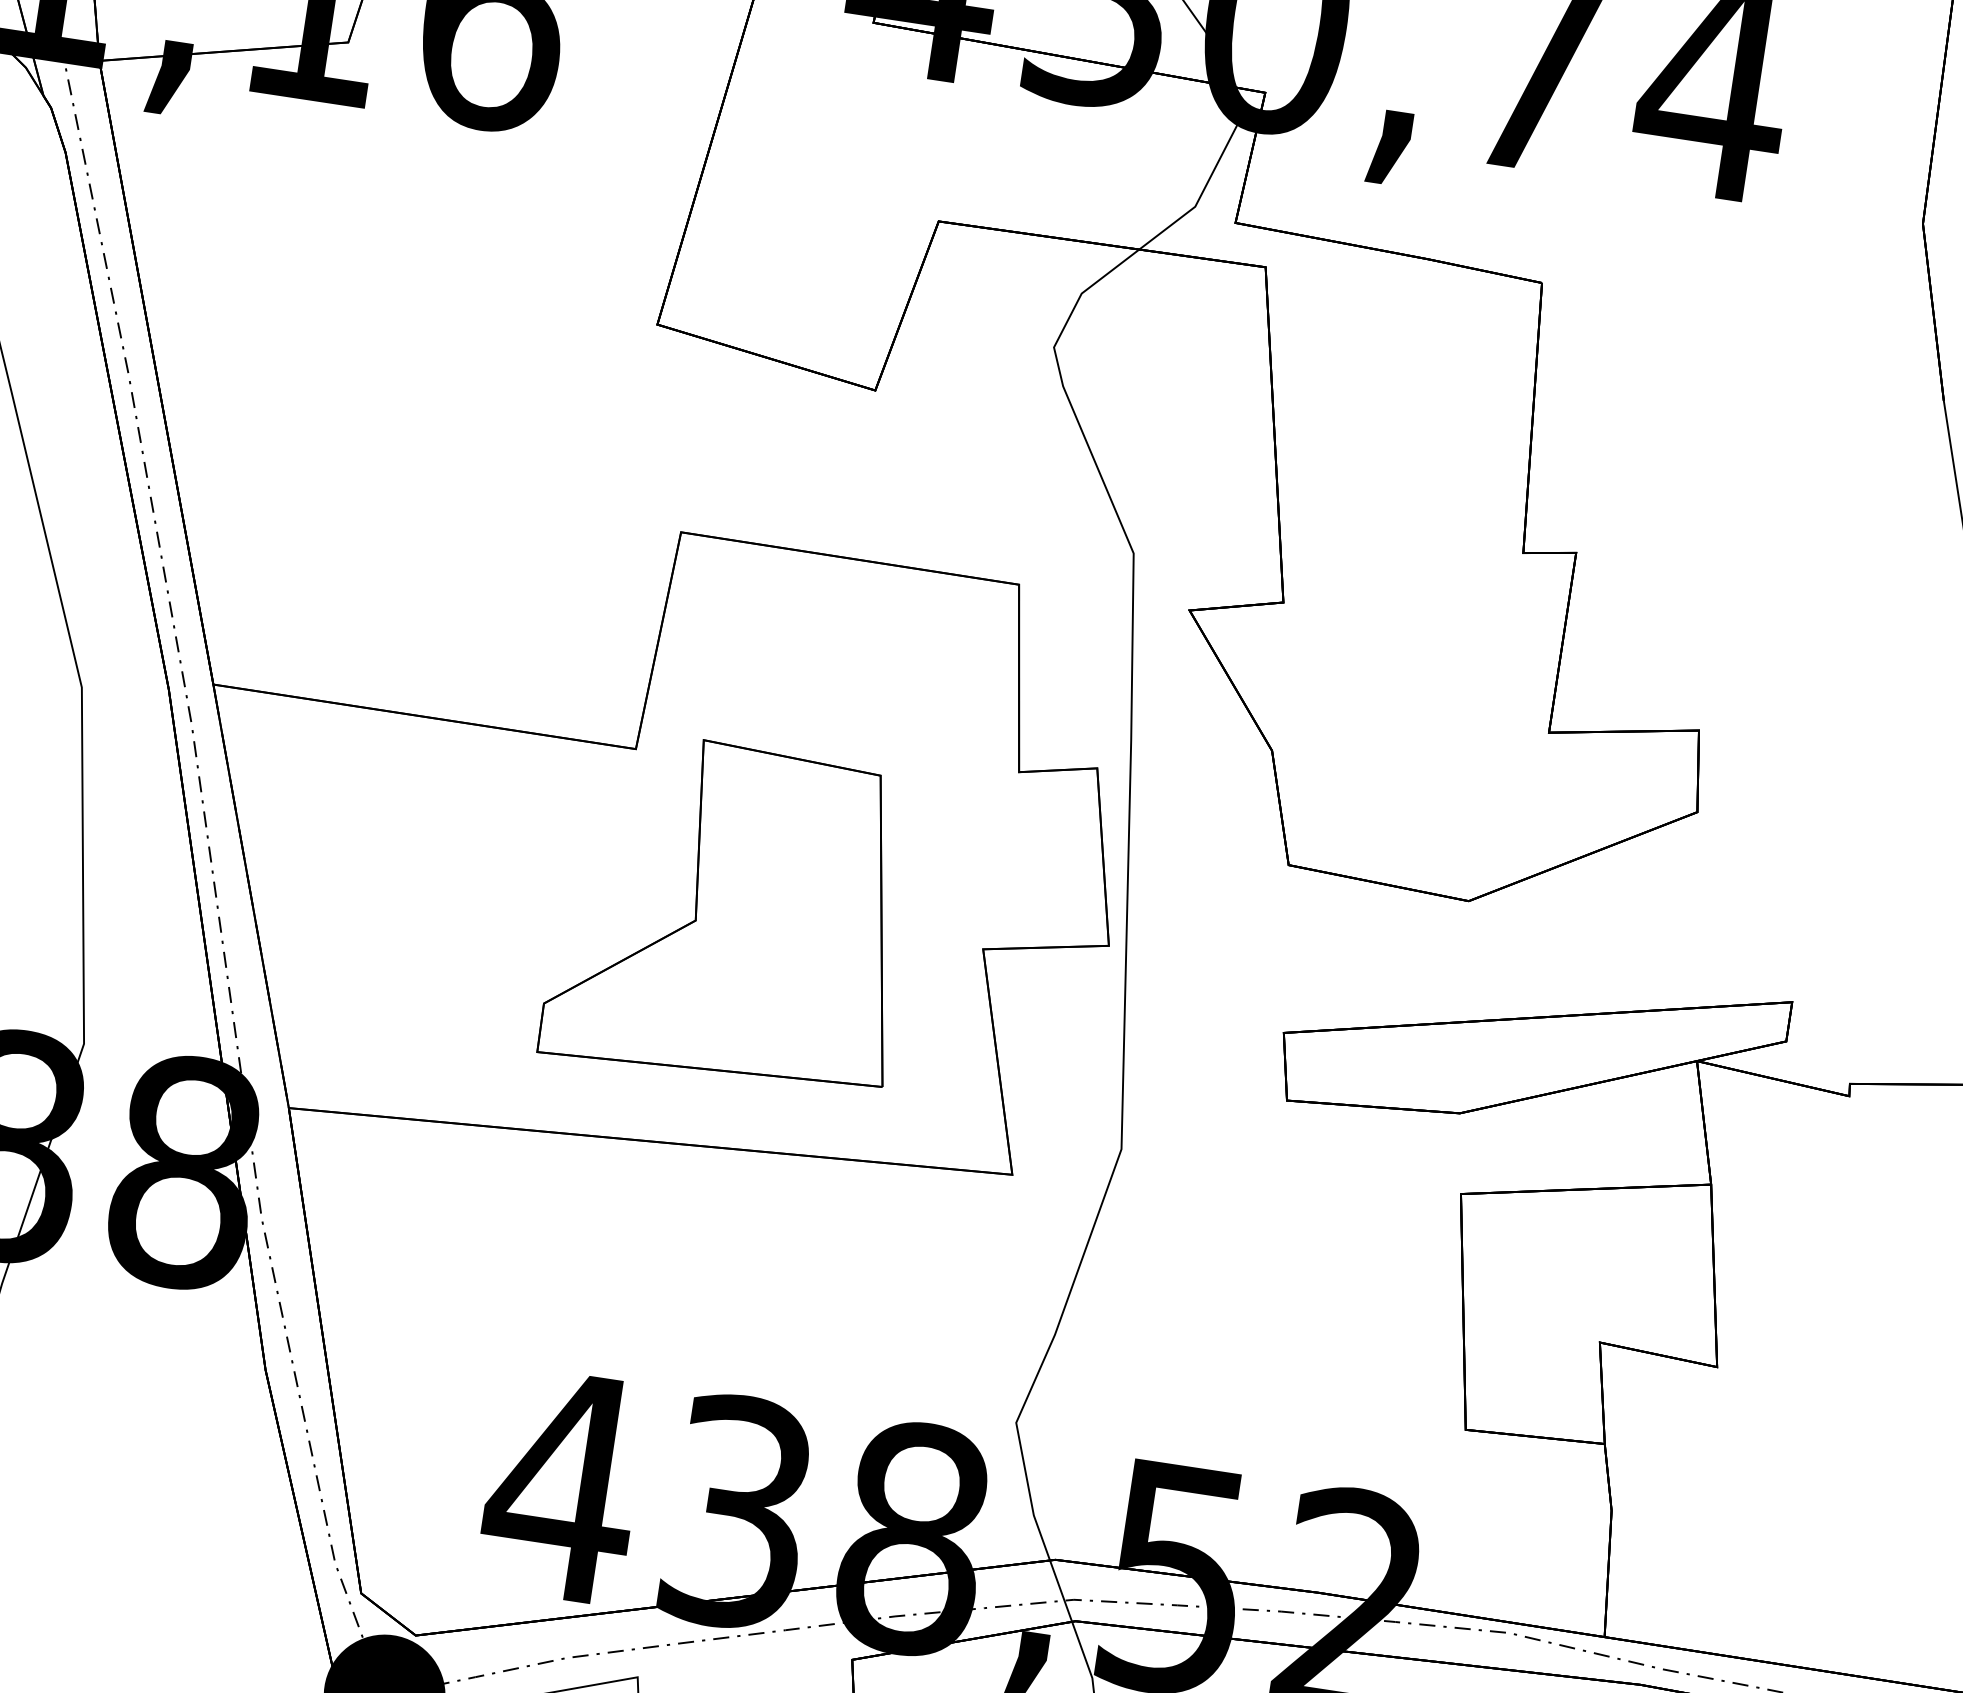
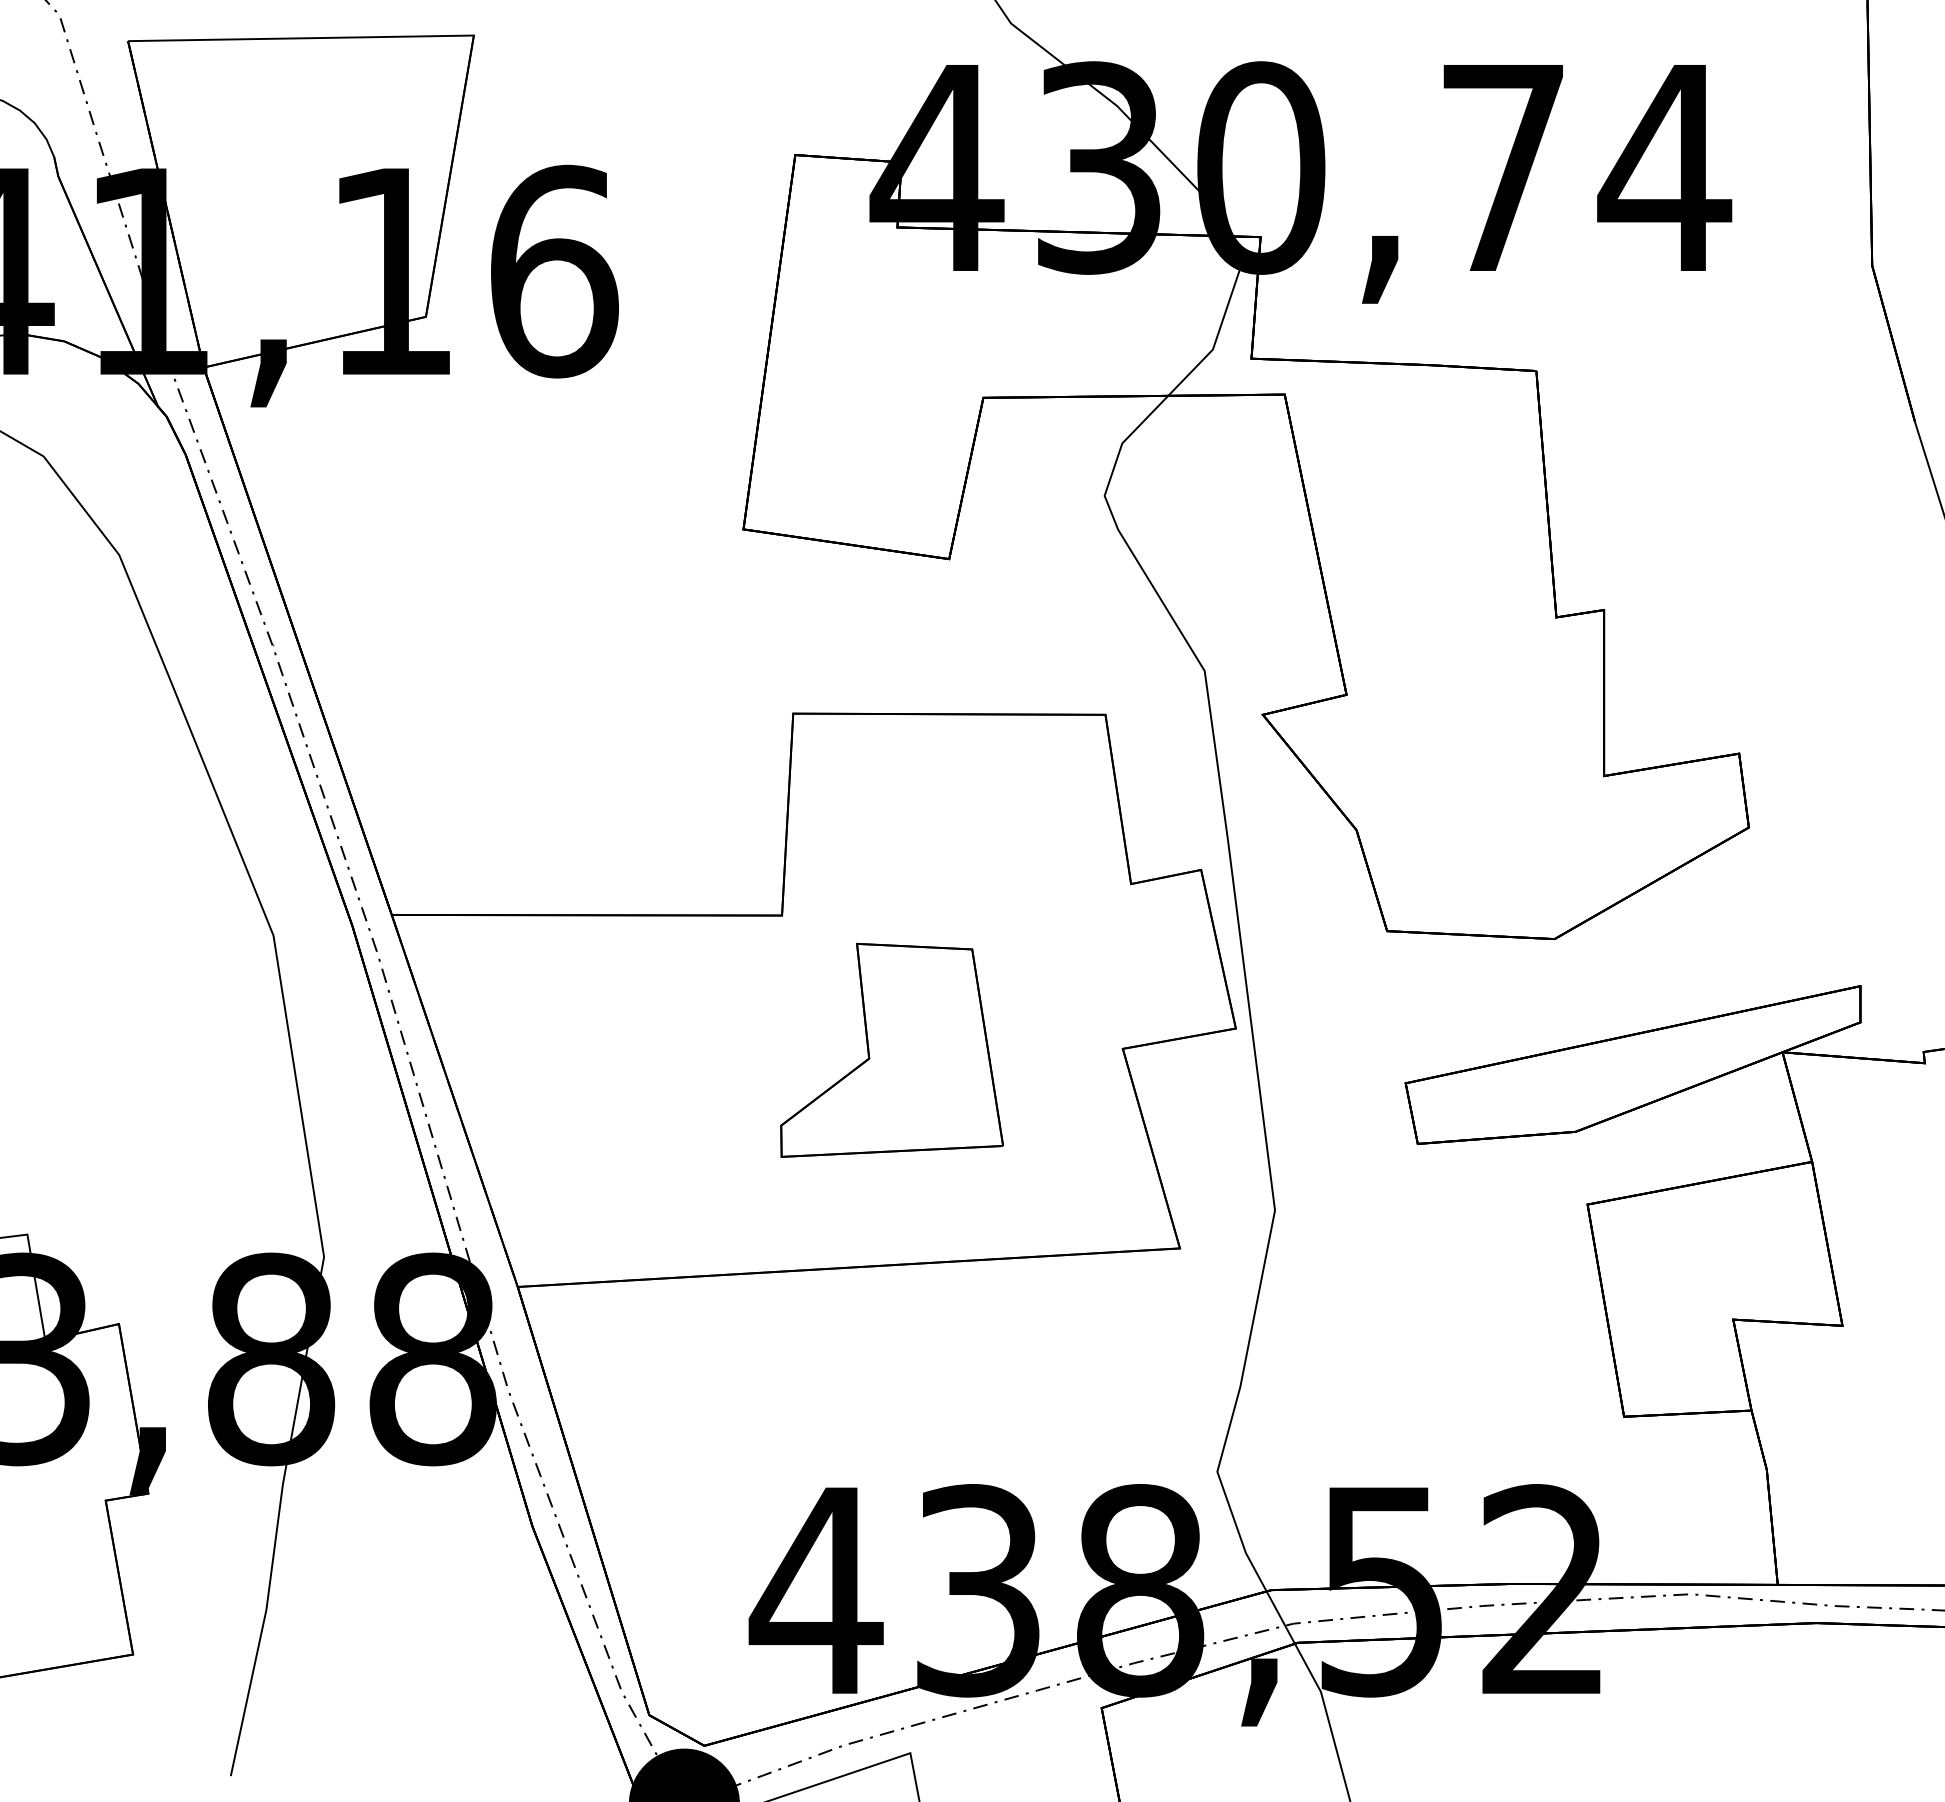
part: (732, 913) -> (891, 1050), size x0.7

